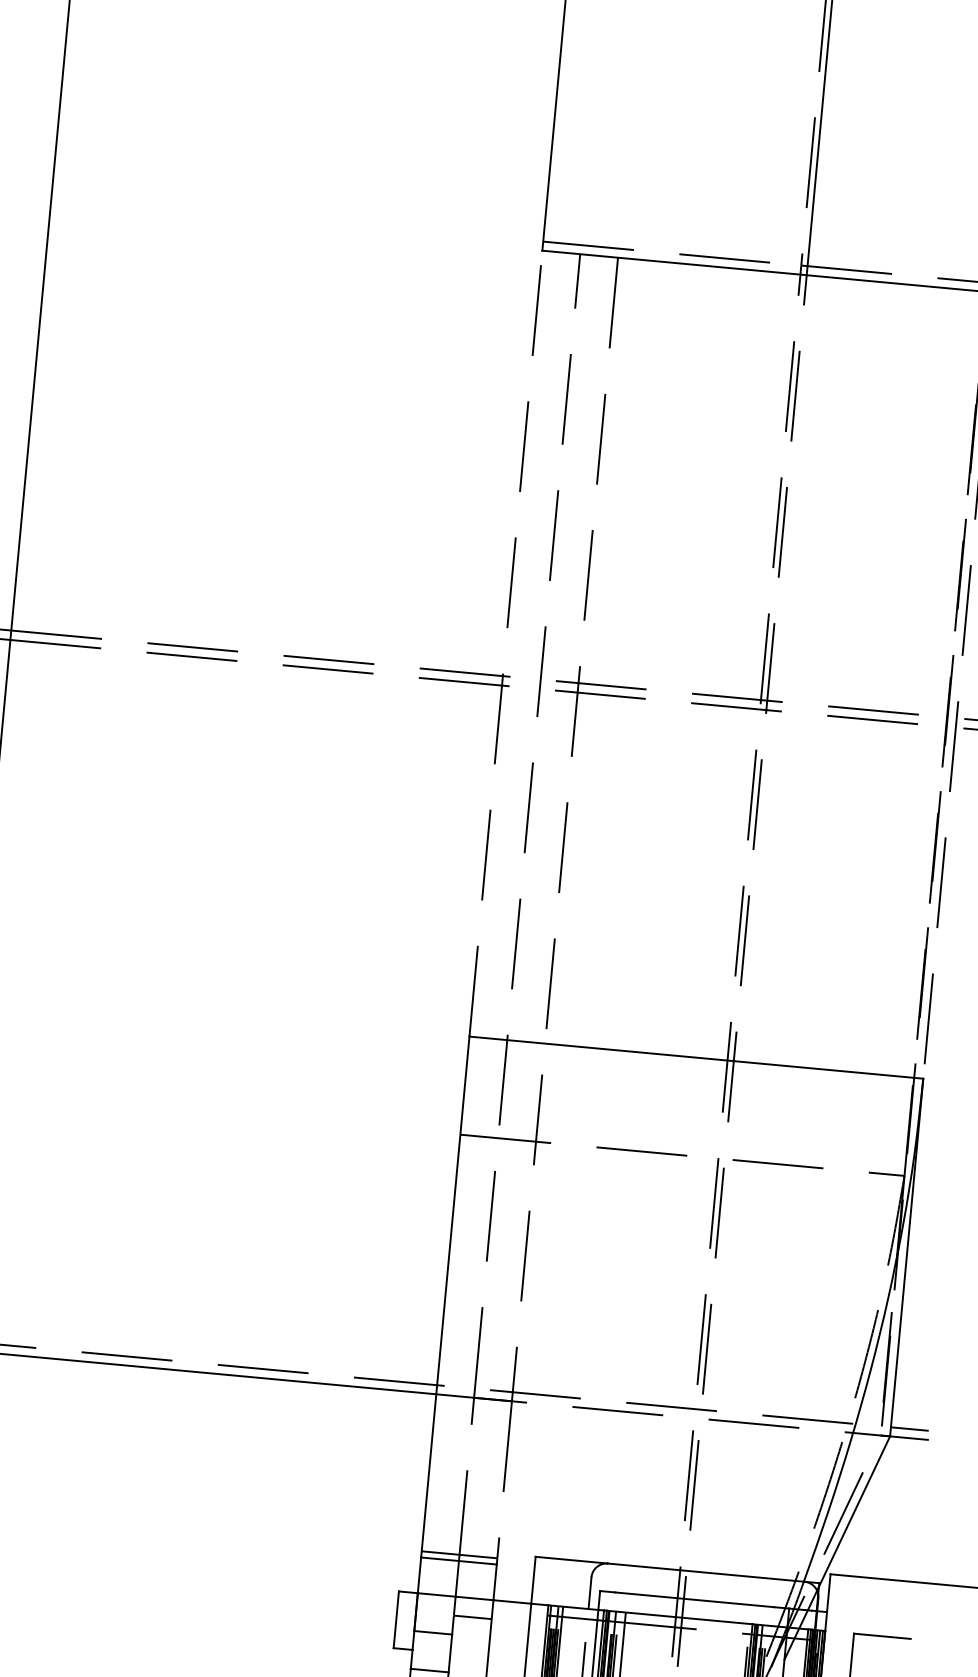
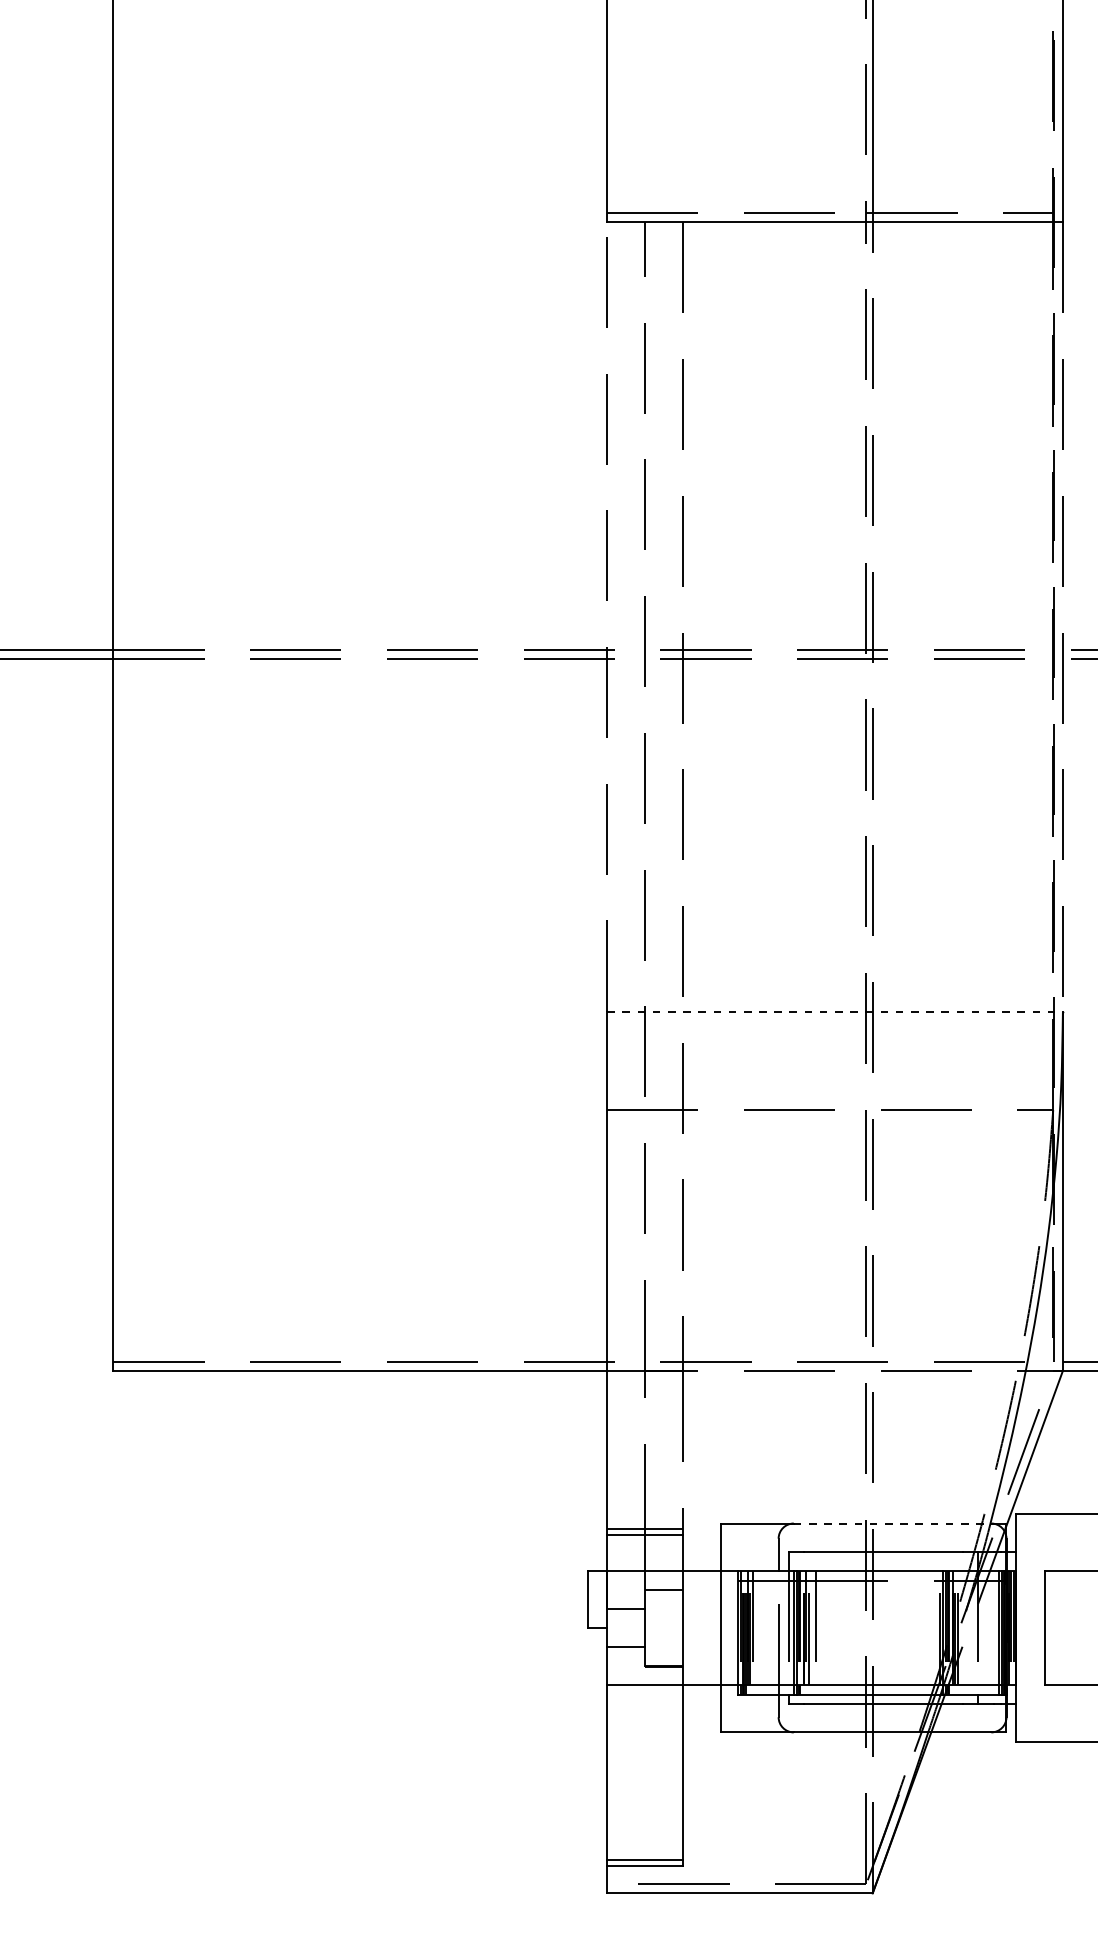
line: (696, 1057) -> (835, 1011), solid -> dashed
line: (706, 1572) -> (892, 1523), solid -> dashed

